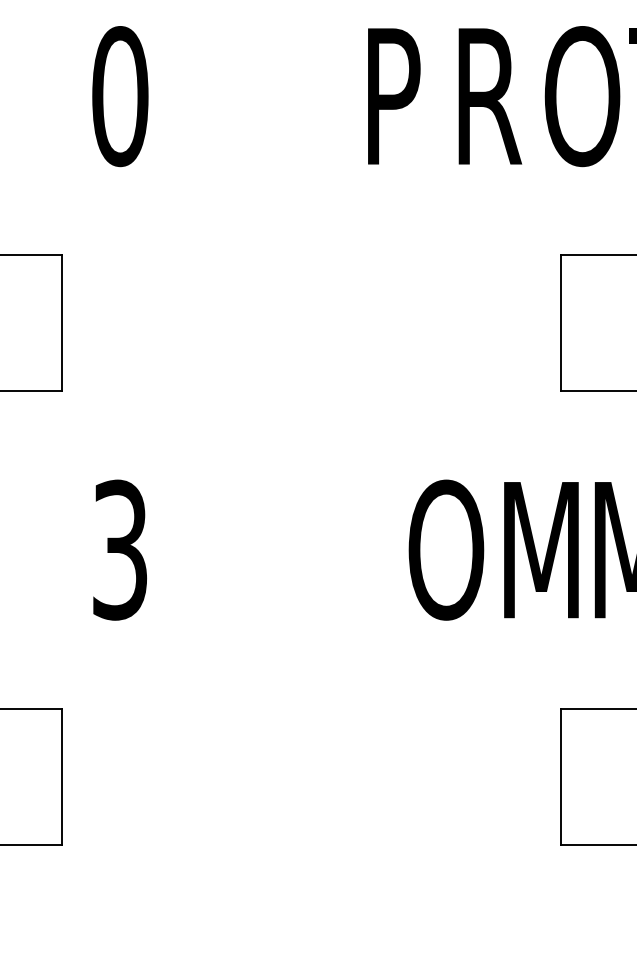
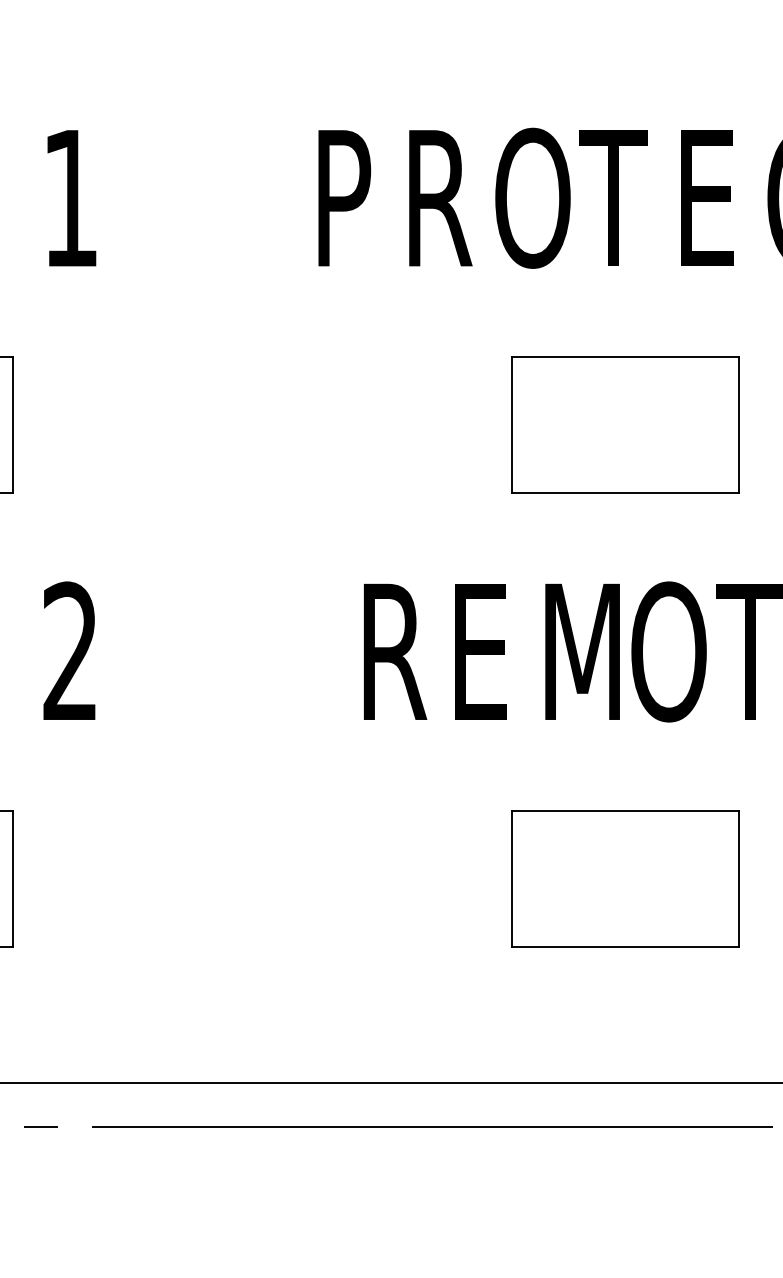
text: (120, 95) -> (70, 197), 0 -> 1
text: (120, 549) -> (70, 651), 3 -> 2
text: (446, 549) -> (396, 651), O -> R
text: (541, 549) -> (491, 651), M -> E

